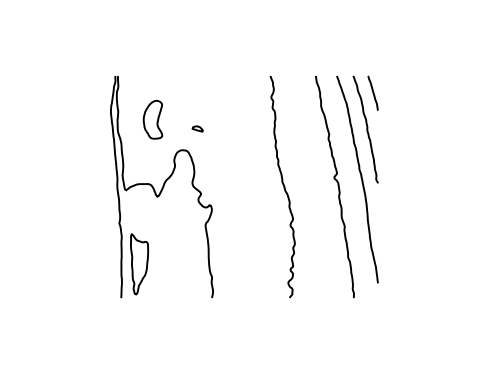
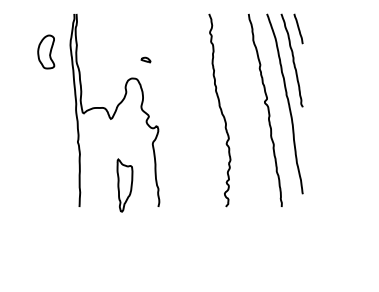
part: (152, 119) -> (45, 51), moved
part: (139, 264) -> (124, 185), moved

